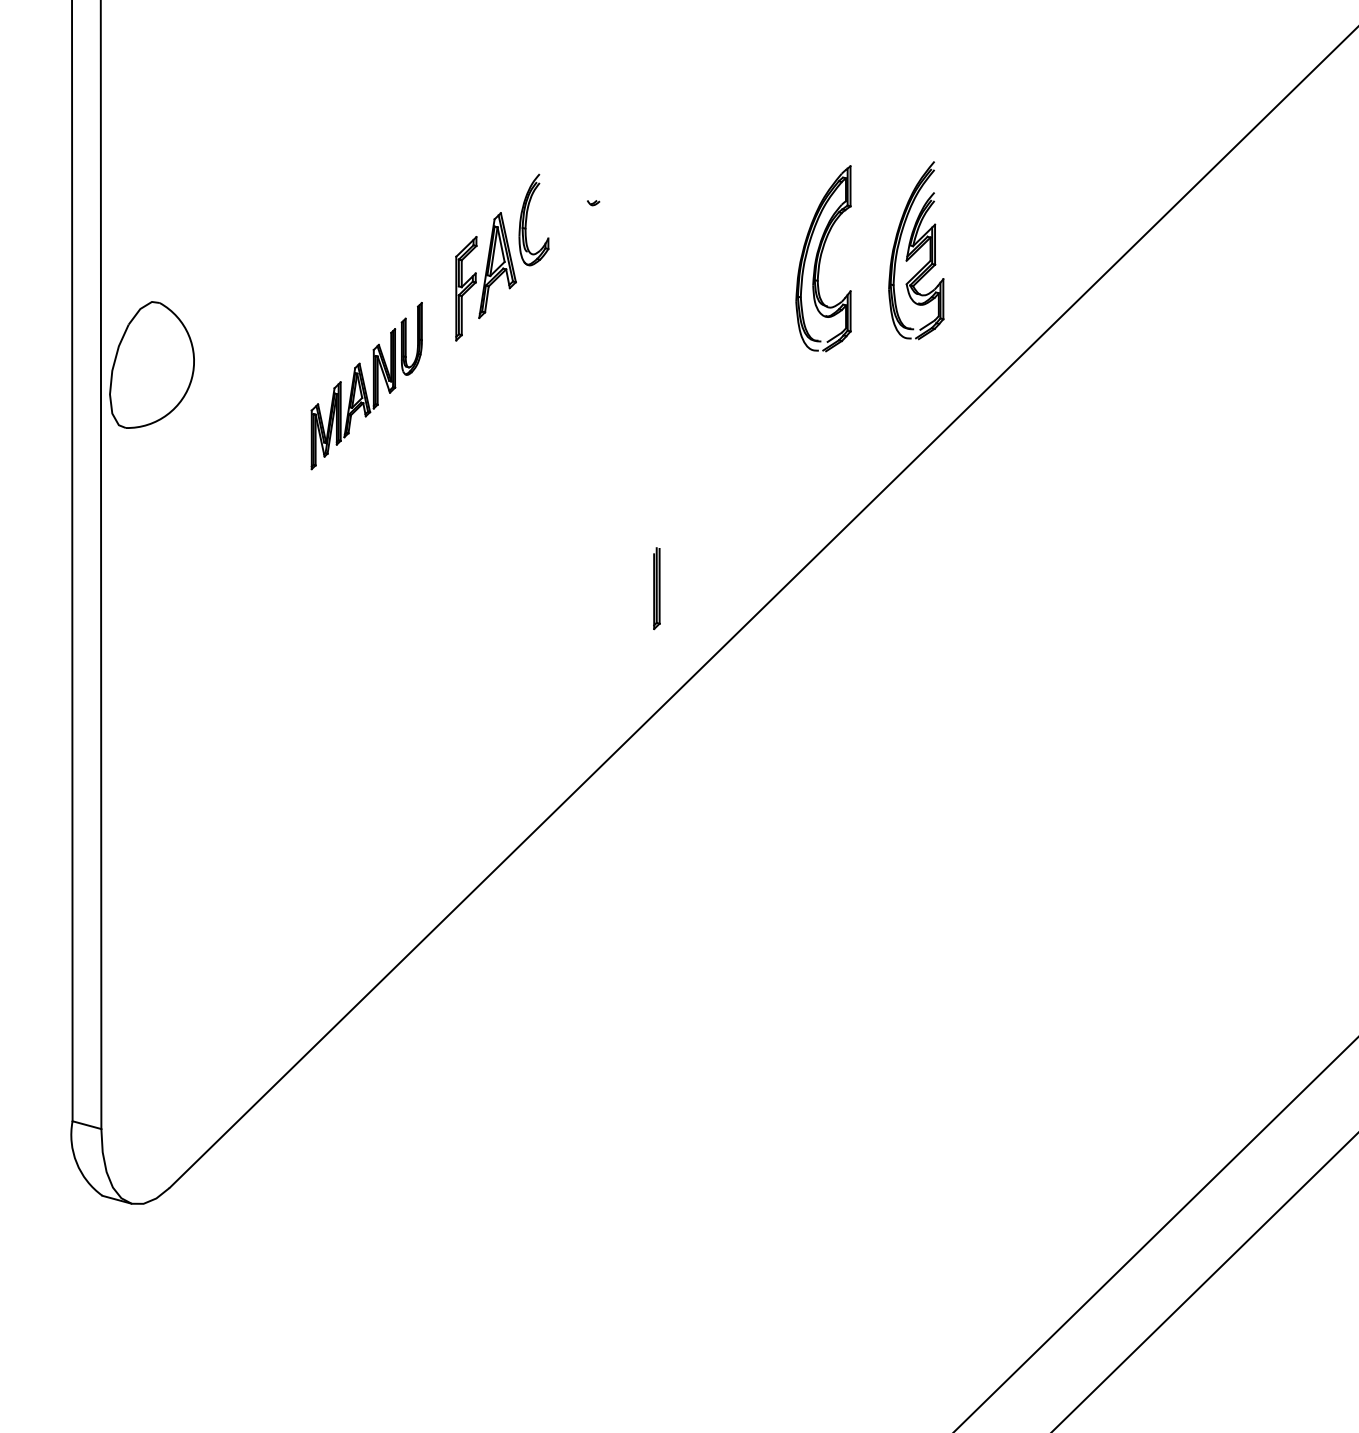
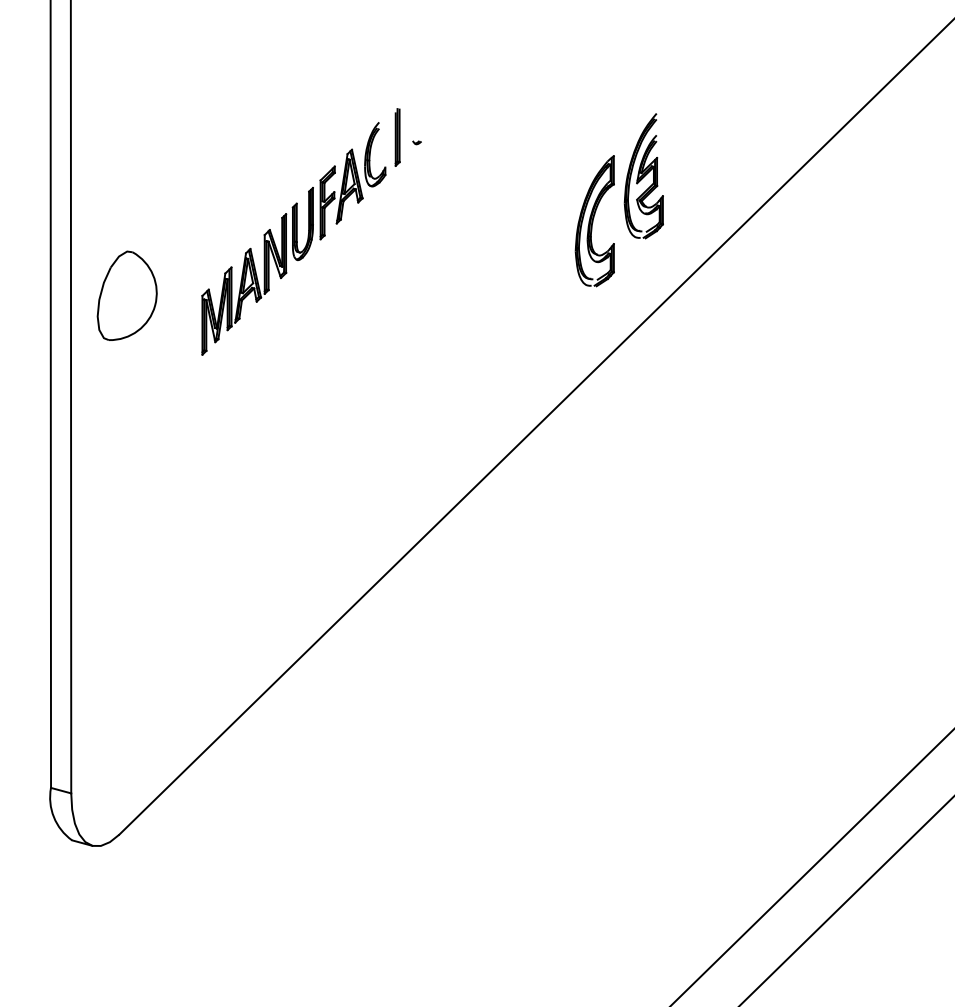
part: (823, 258) -> (594, 221), moved
part: (151, 364) -> (126, 295), moved
part: (366, 385) -> (257, 270), size x1.43
part: (656, 588) -> (397, 137), moved

